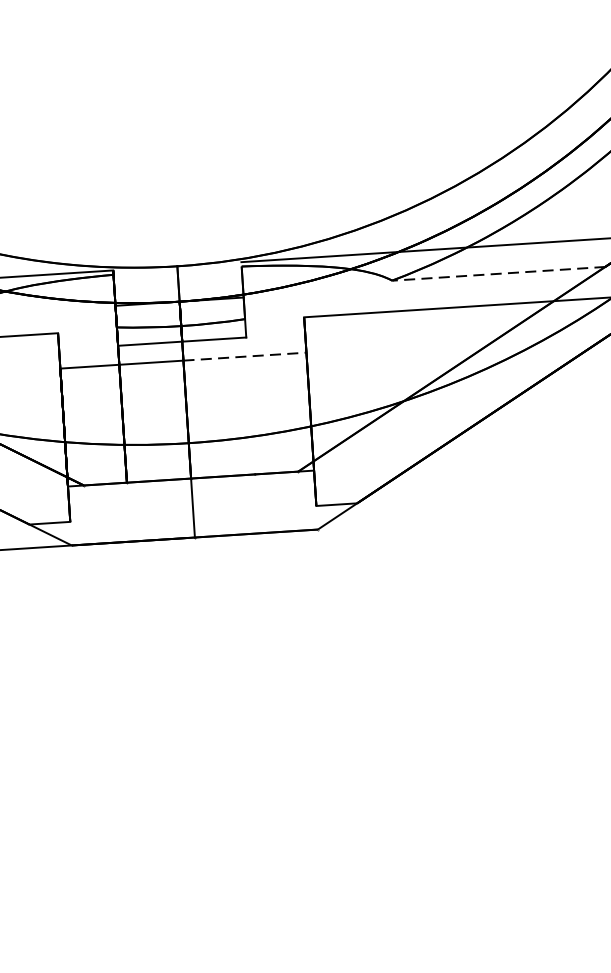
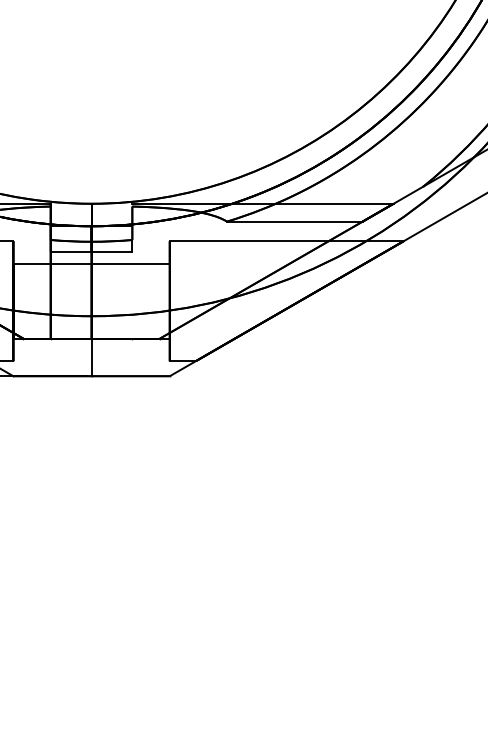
line: (498, 273) -> (294, 221), dashed -> solid
line: (246, 356) -> (131, 263), dashed -> solid

